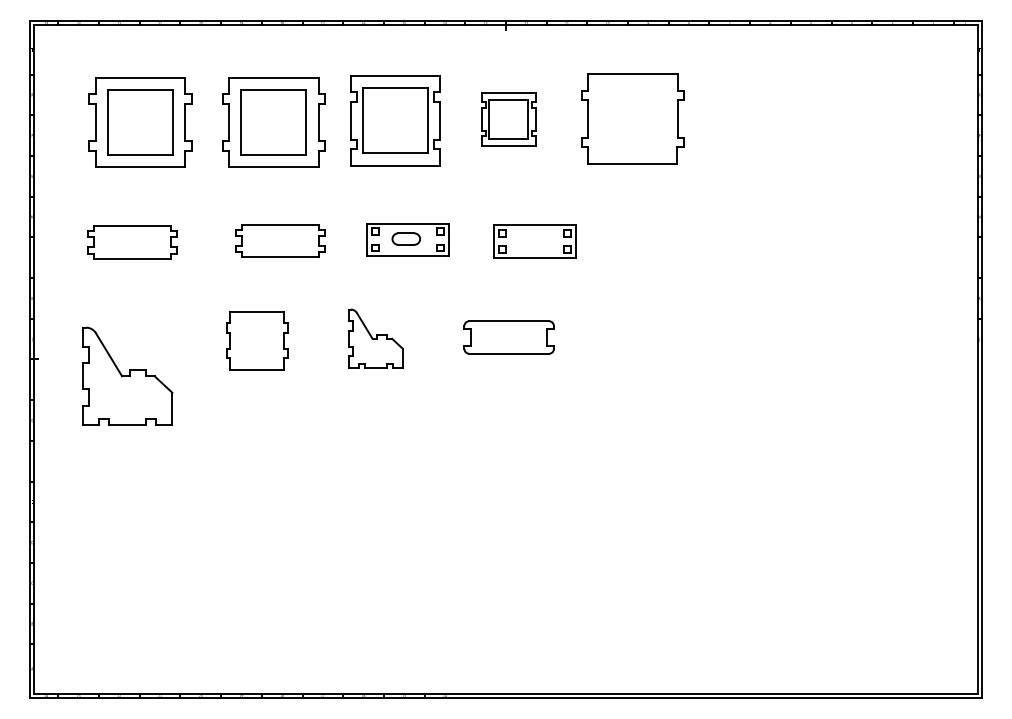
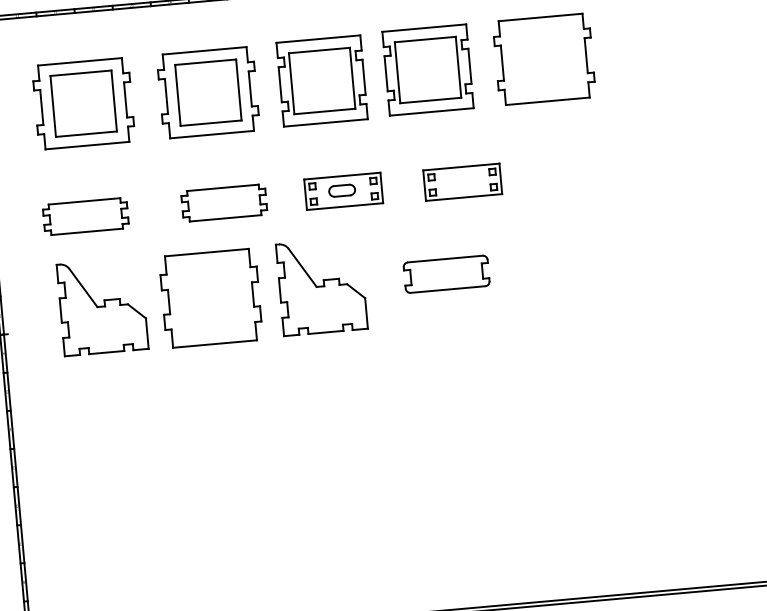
part: (508, 119) -> (427, 70), size x1.67
part: (375, 338) -> (321, 286), size x1.67
part: (257, 340) -> (211, 298), size x1.67
part: (127, 375) -> (102, 305), moved

